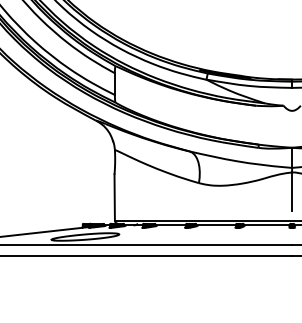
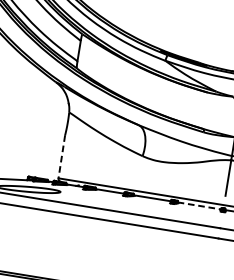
line: (114, 197) -> (61, 156), solid -> dashed
line: (266, 225) -> (199, 205), solid -> dashed

